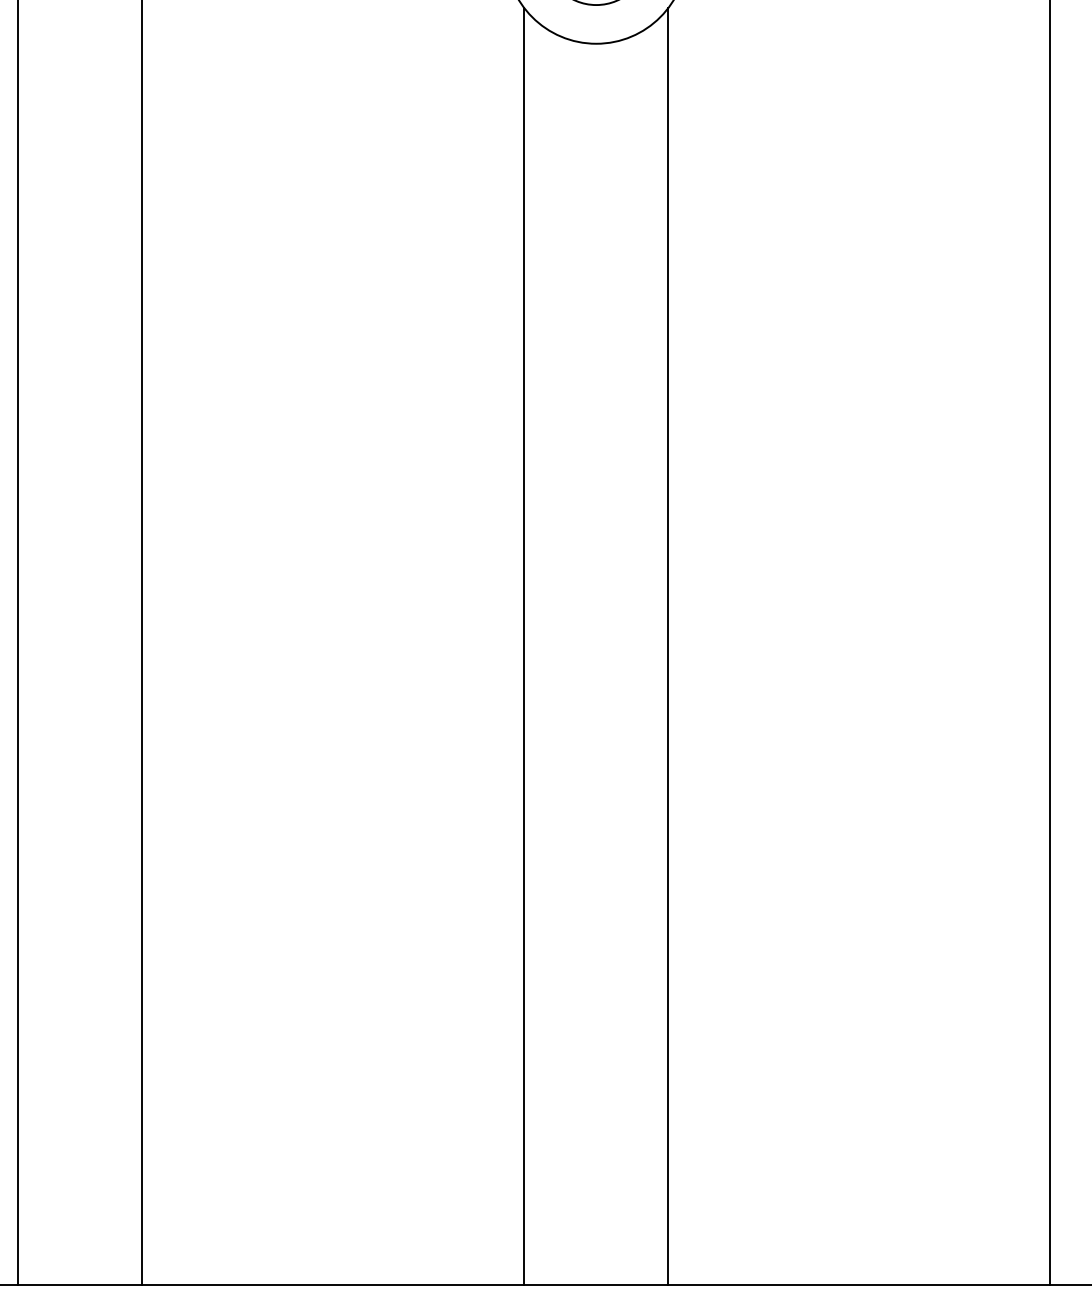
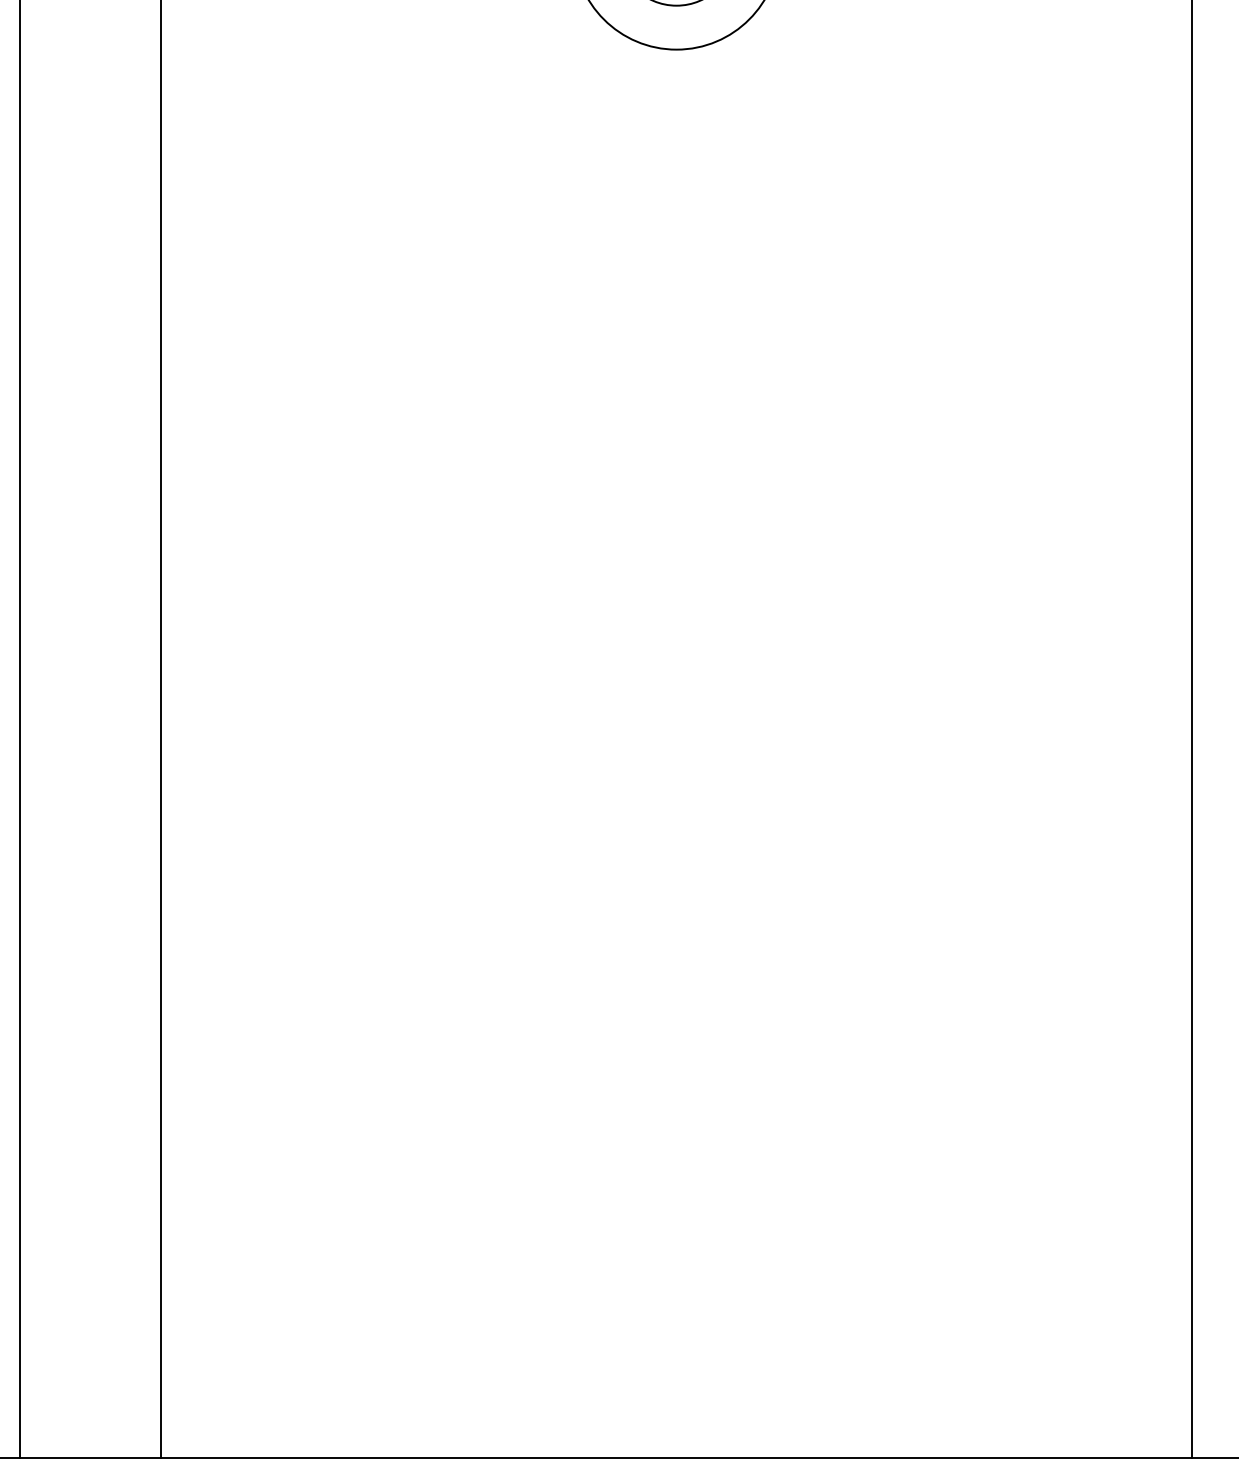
line: (524, 646) -> (595, 733), removed
line: (668, 646) -> (758, 733), removed

